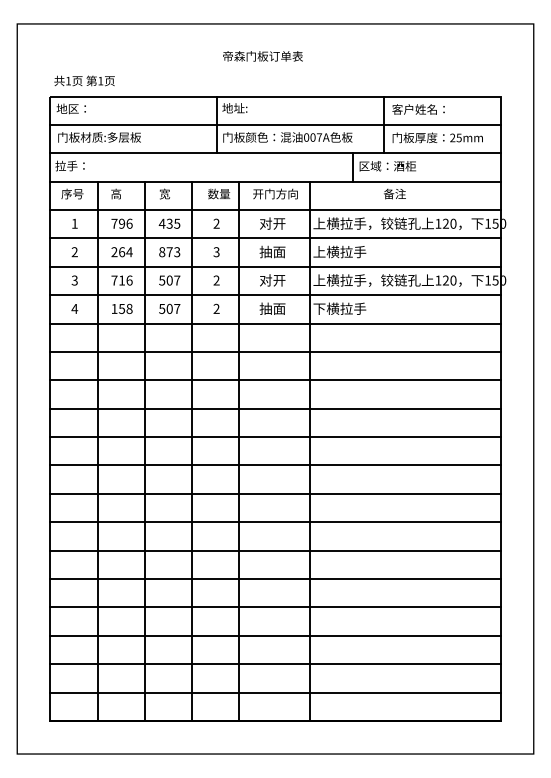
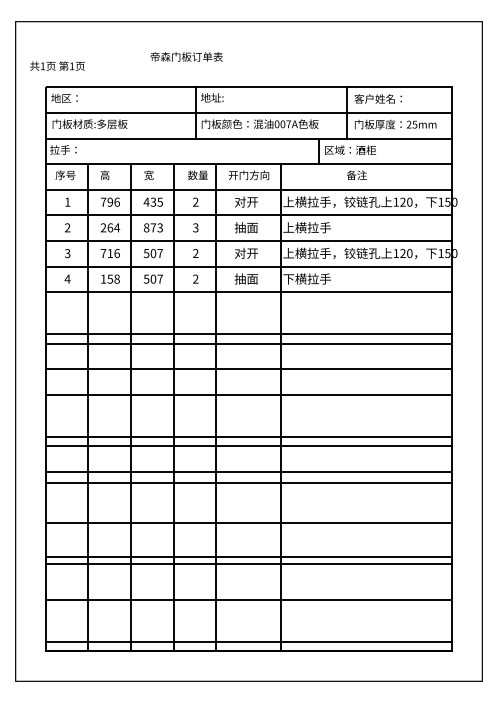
text: (262, 55) -> (186, 56), moved
text: (84, 80) -> (57, 65), moved
line: (274, 352) -> (248, 334), moved
line: (274, 465) -> (248, 436), moved
line: (274, 550) -> (248, 482), moved
line: (274, 607) -> (248, 563), moved
line: (274, 635) -> (248, 557), moved
line: (274, 692) -> (248, 641), moved

